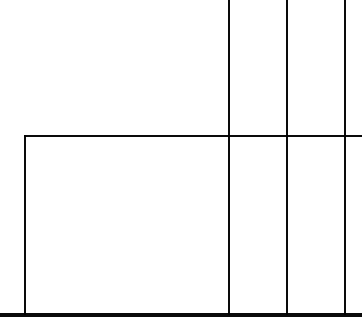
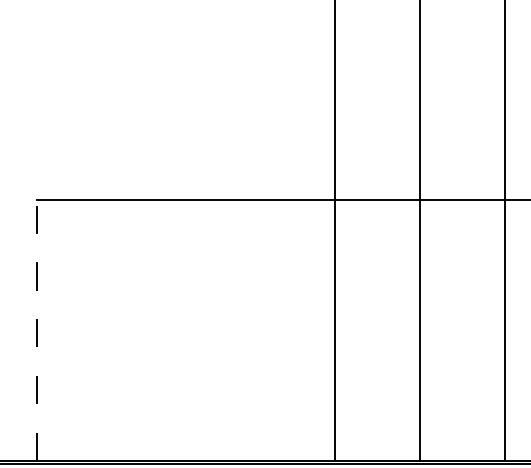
line: (24, 225) -> (36, 330), solid -> dashed

